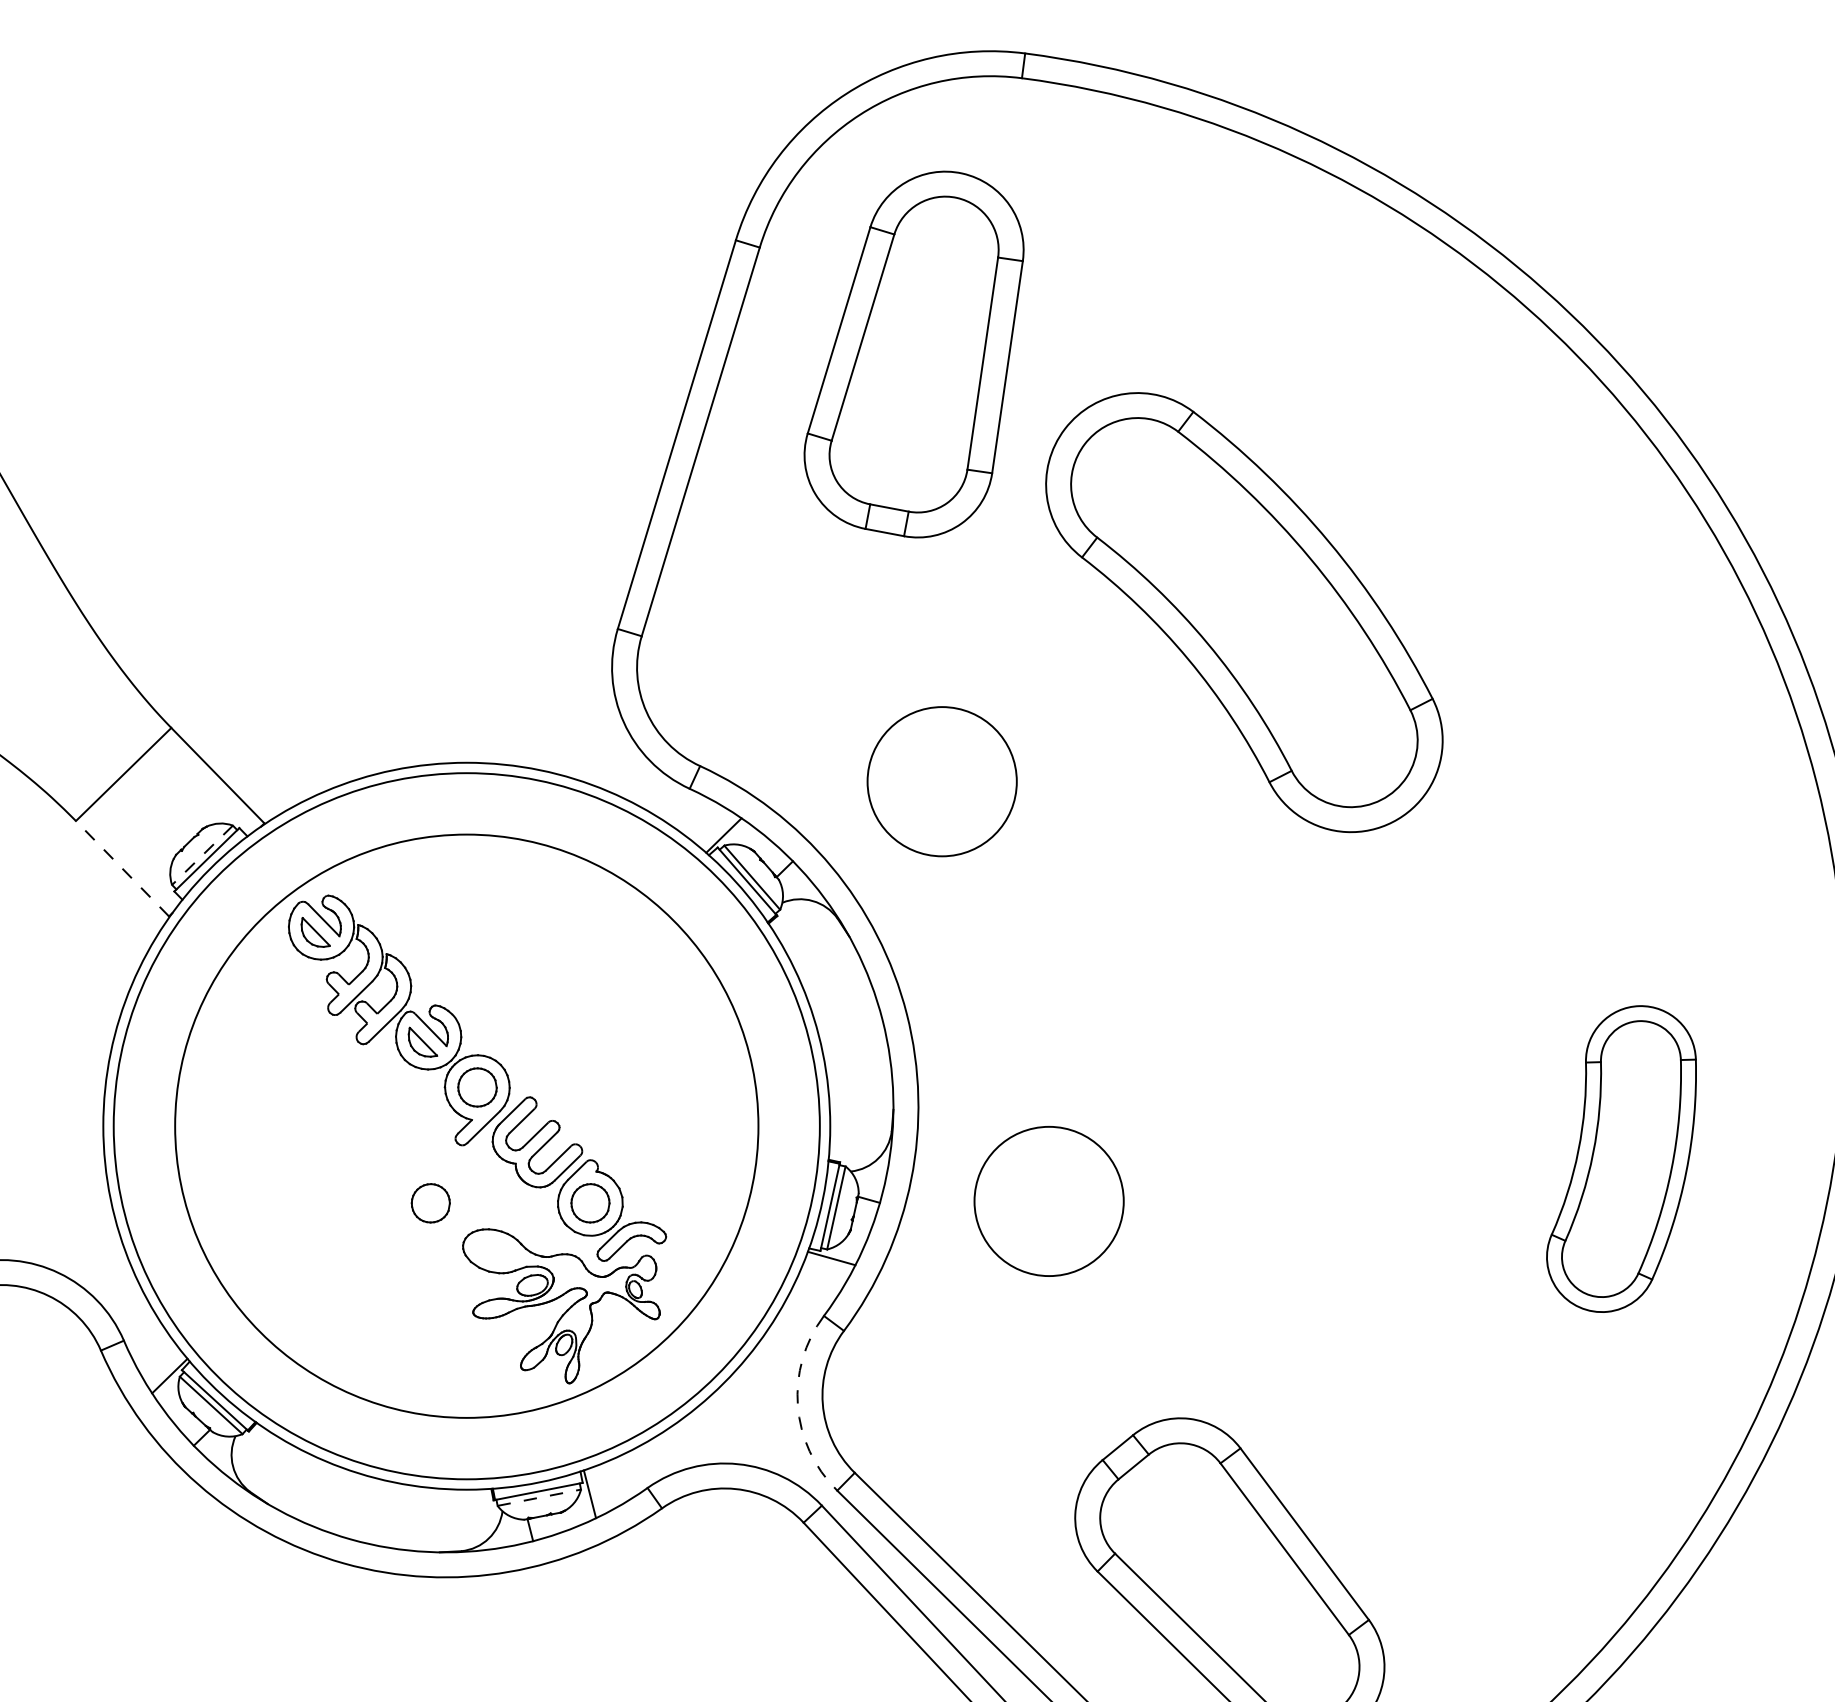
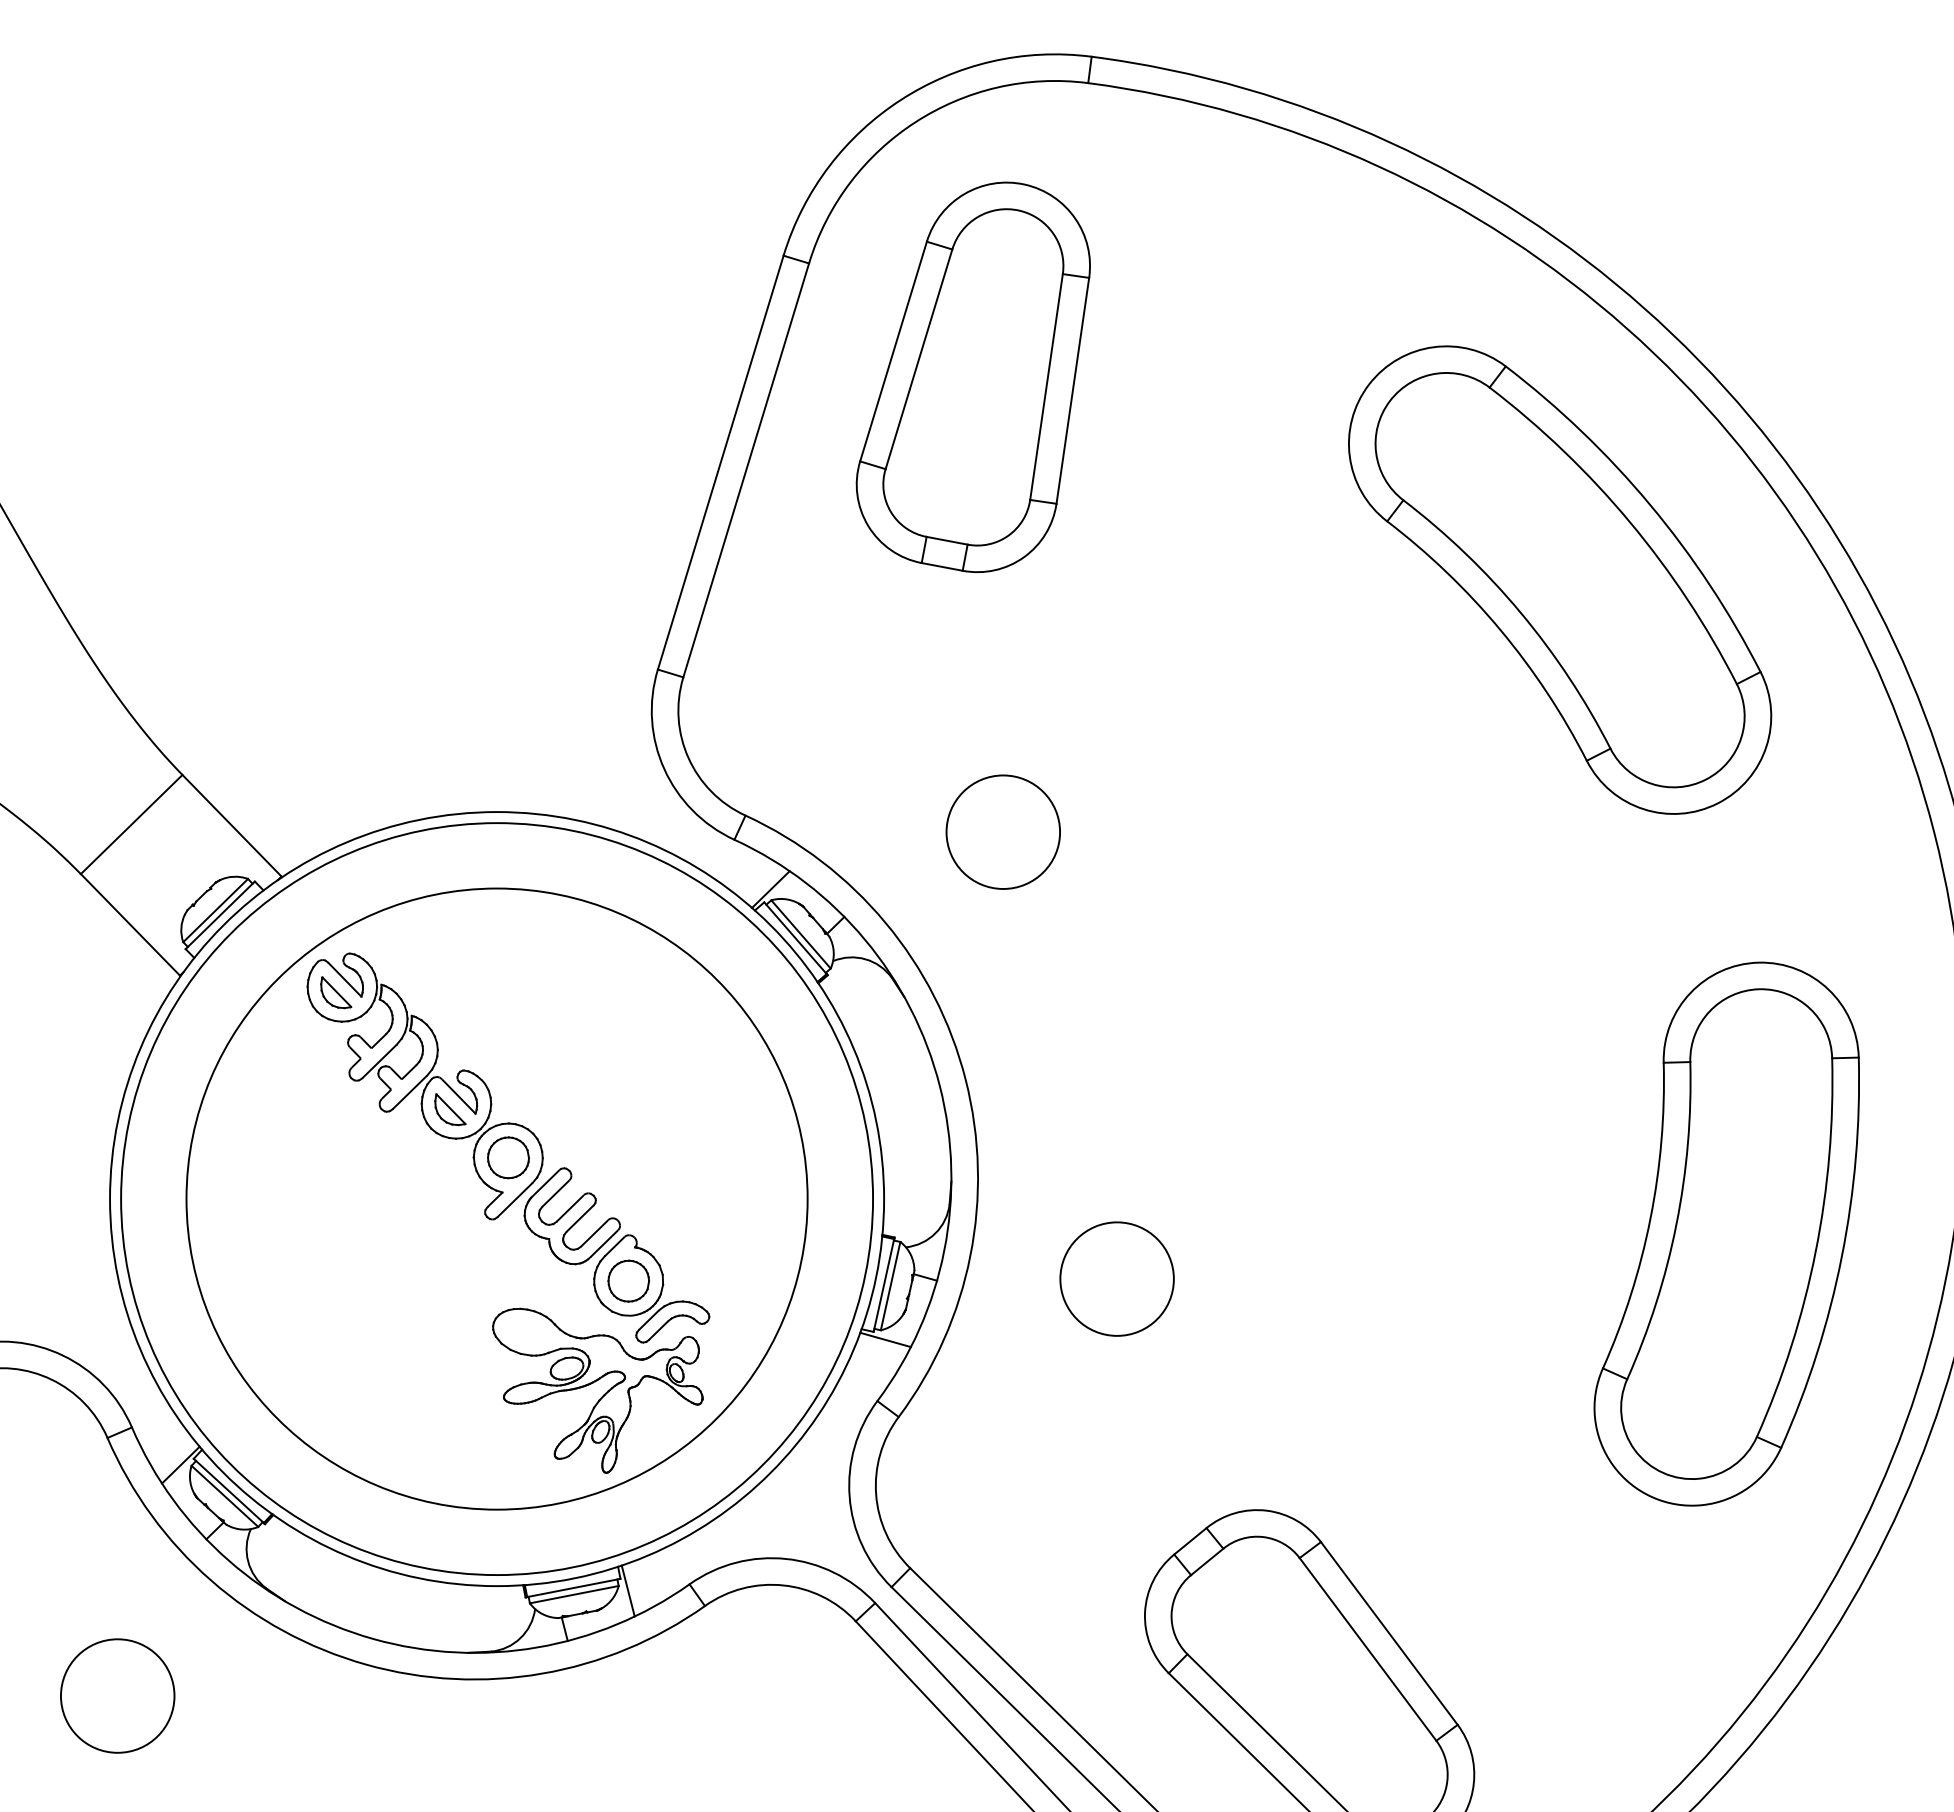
part: (1244, 611) -> (1560, 579), moved
circle: (942, 781) -> (1003, 831), size x0.71
line: (202, 855) -> (215, 910), dashed -> solid
line: (122, 868) -> (130, 924), dashed -> solid
part: (1621, 1158) -> (1726, 1233), size x1.67
circle: (1048, 1200) -> (1116, 1278), size x0.71
part: (430, 1202) -> (458, 1280), removed
arc: (797, 1405) -> (849, 1496), dashed -> solid
line: (539, 1497) -> (574, 1594), dashed -> solid
circle: (110, 1592) -> (117, 1695), added

